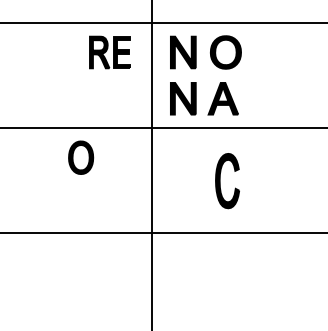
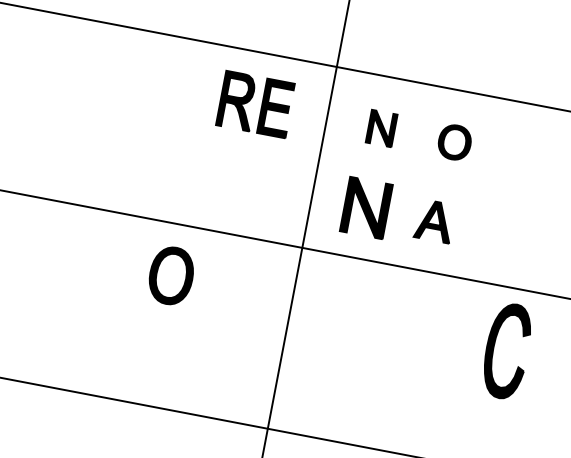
part: (183, 52) -> (381, 128), size x0.6
part: (225, 52) -> (454, 142), size x0.6
part: (222, 98) -> (433, 220), size x0.7
part: (220, 181) -> (494, 349), moved

